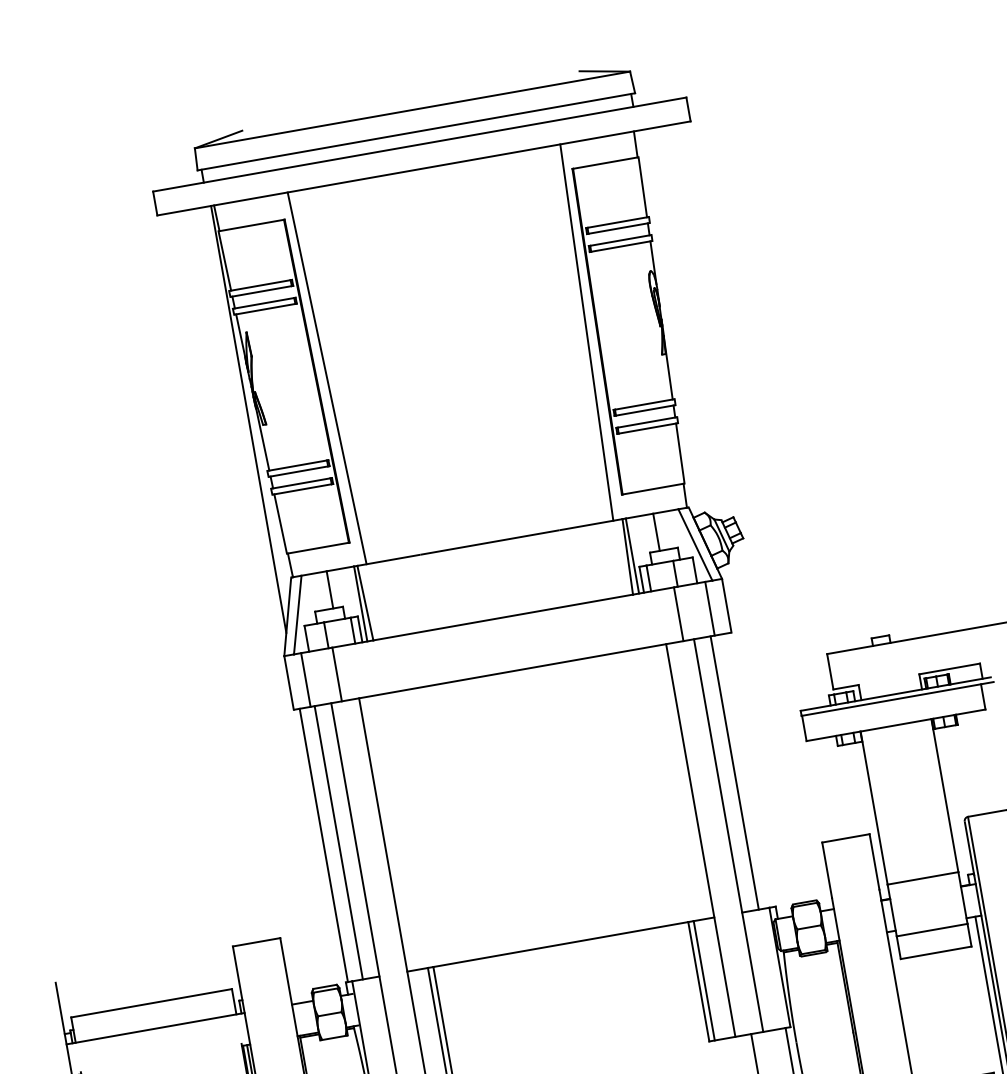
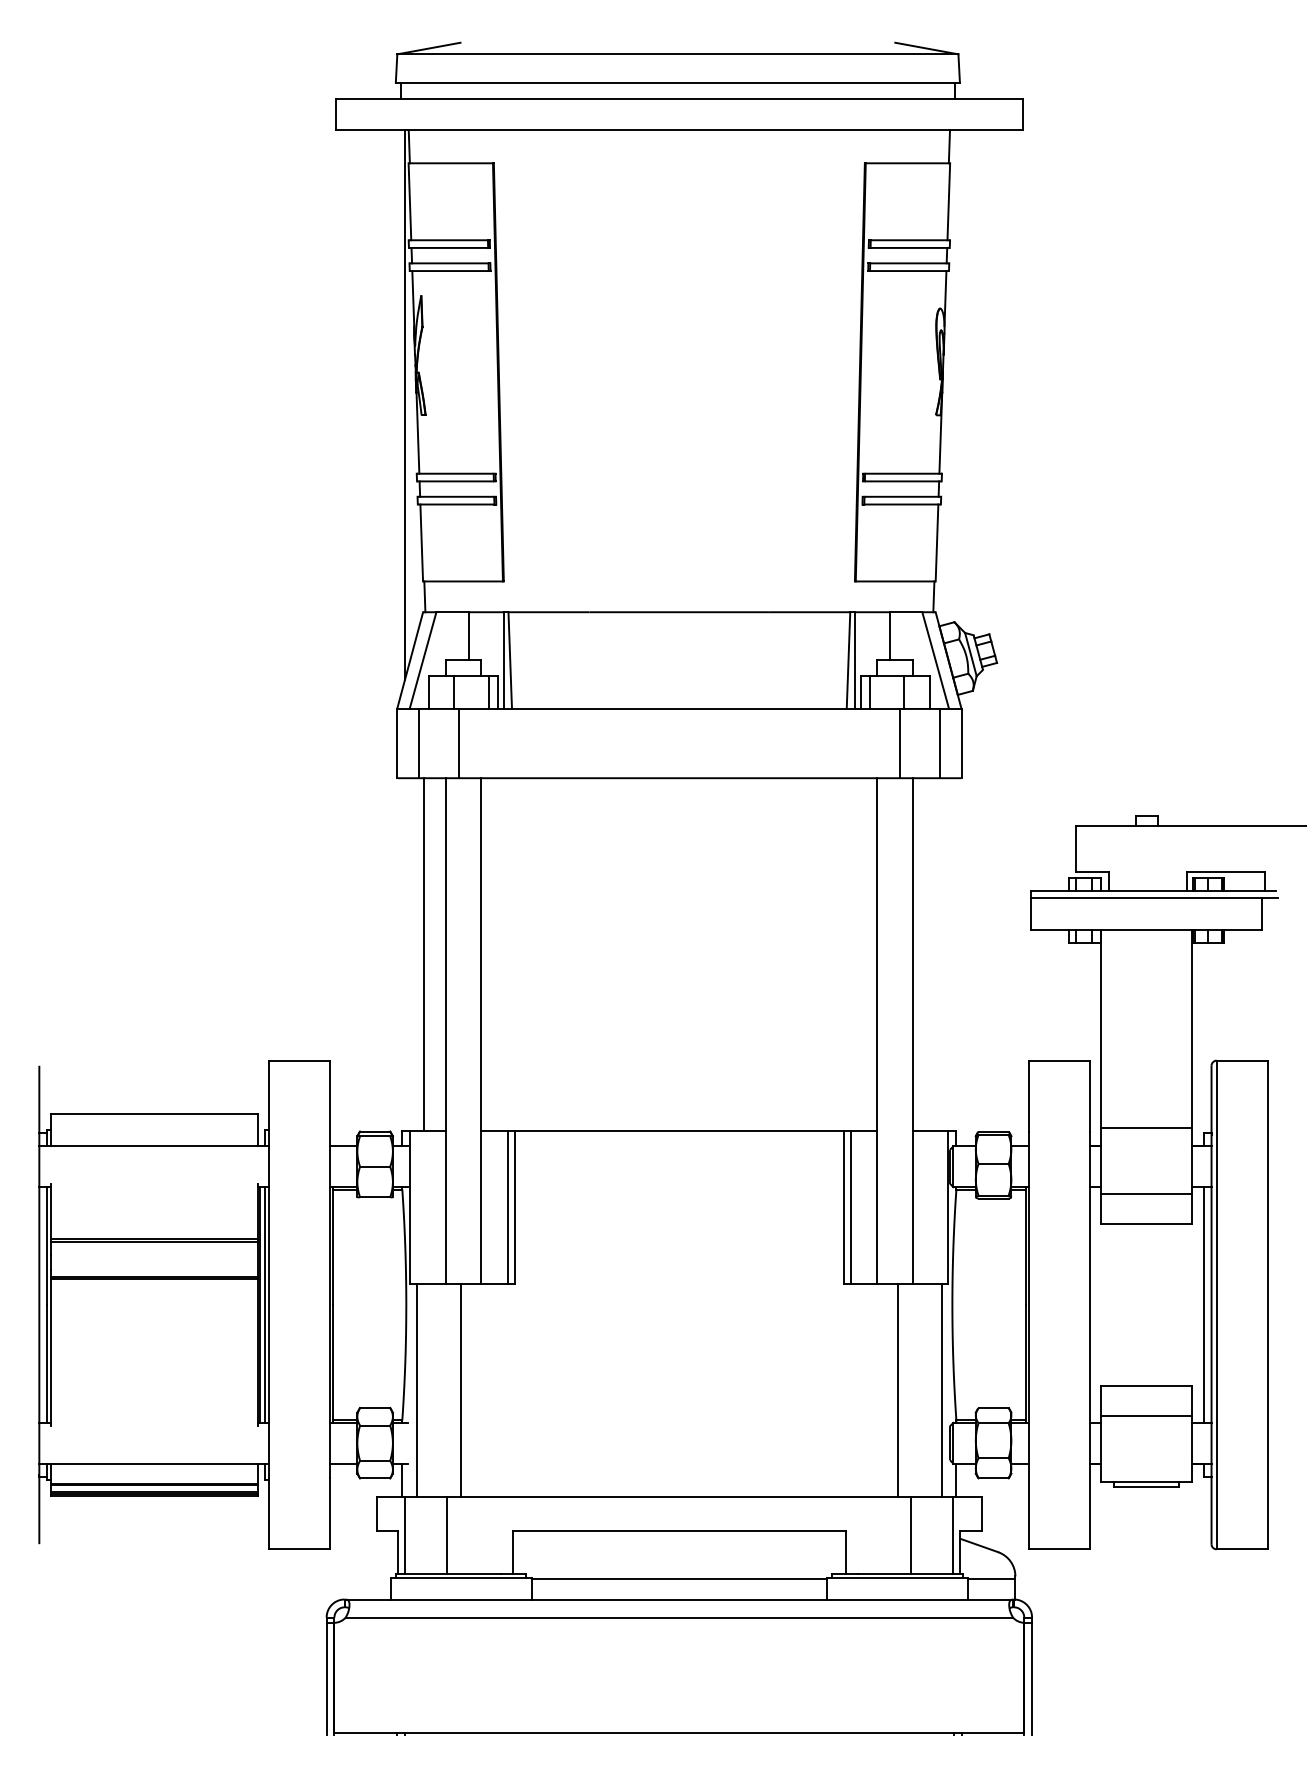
line: (586, 332) -> (846, 370), removed
line: (326, 377) -> (511, 370), removed
line: (734, 773) -> (934, 954), removed
line: (323, 845) -> (404, 954), removed

